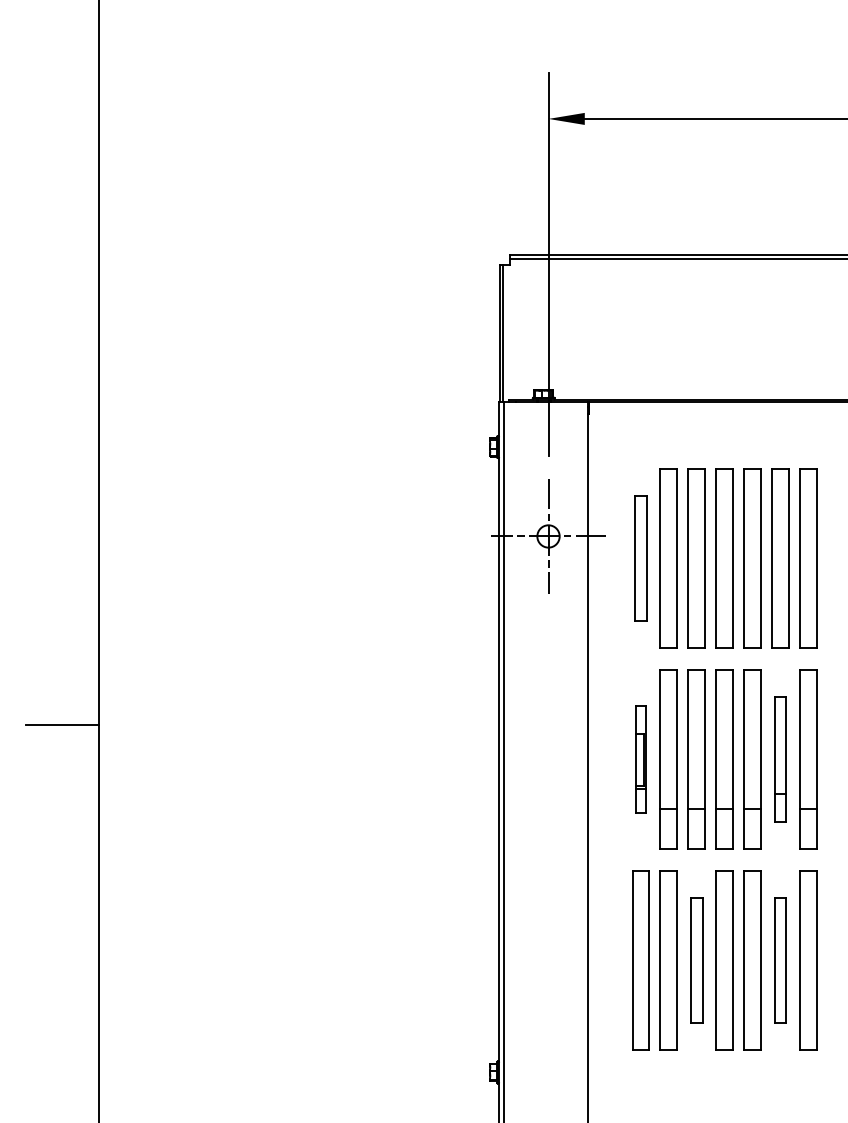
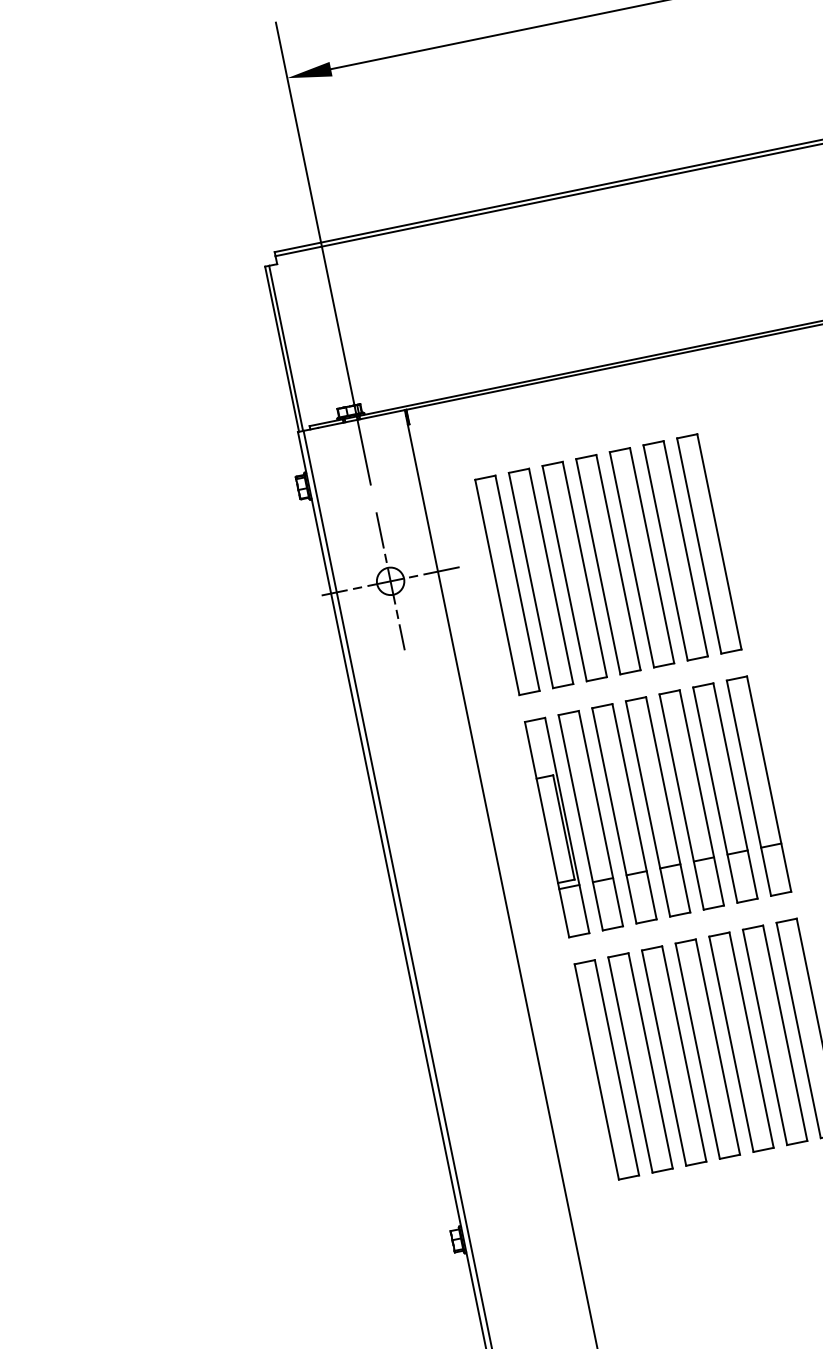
part: (640, 558) -> (506, 585), size x1.43
part: (640, 759) -> (556, 827), size x1.67
part: (780, 759) -> (725, 792), size x1.43
part: (696, 960) -> (673, 1055), size x1.43
part: (780, 960) -> (775, 1034), size x1.43

